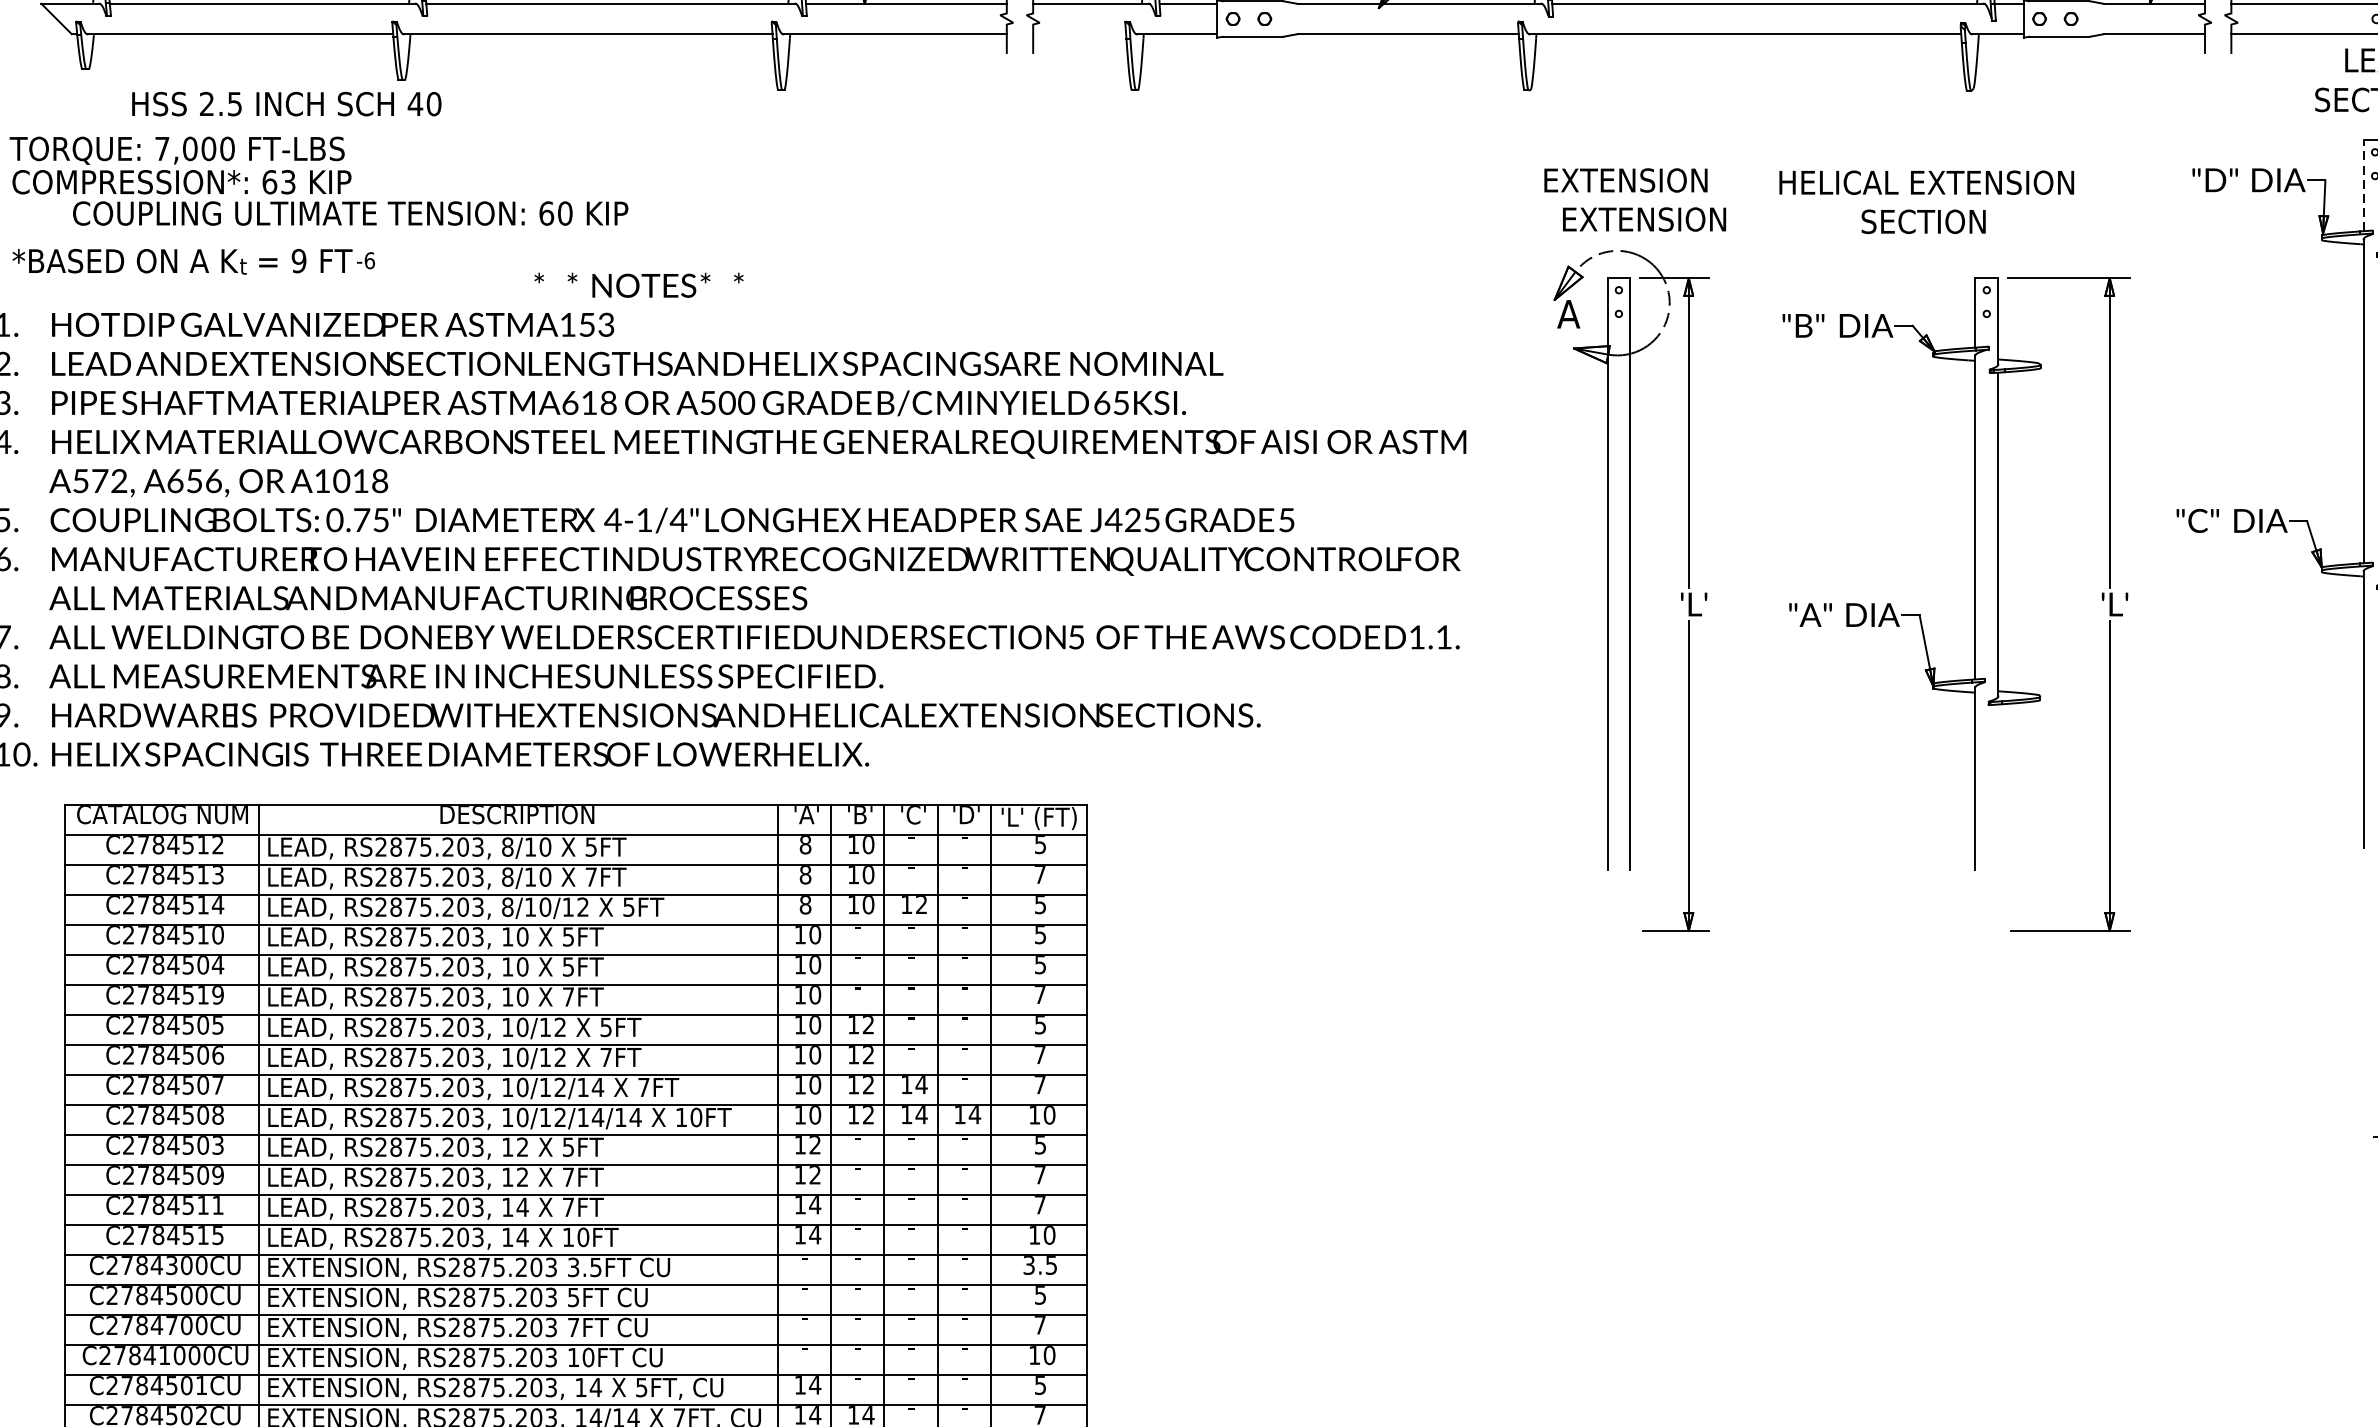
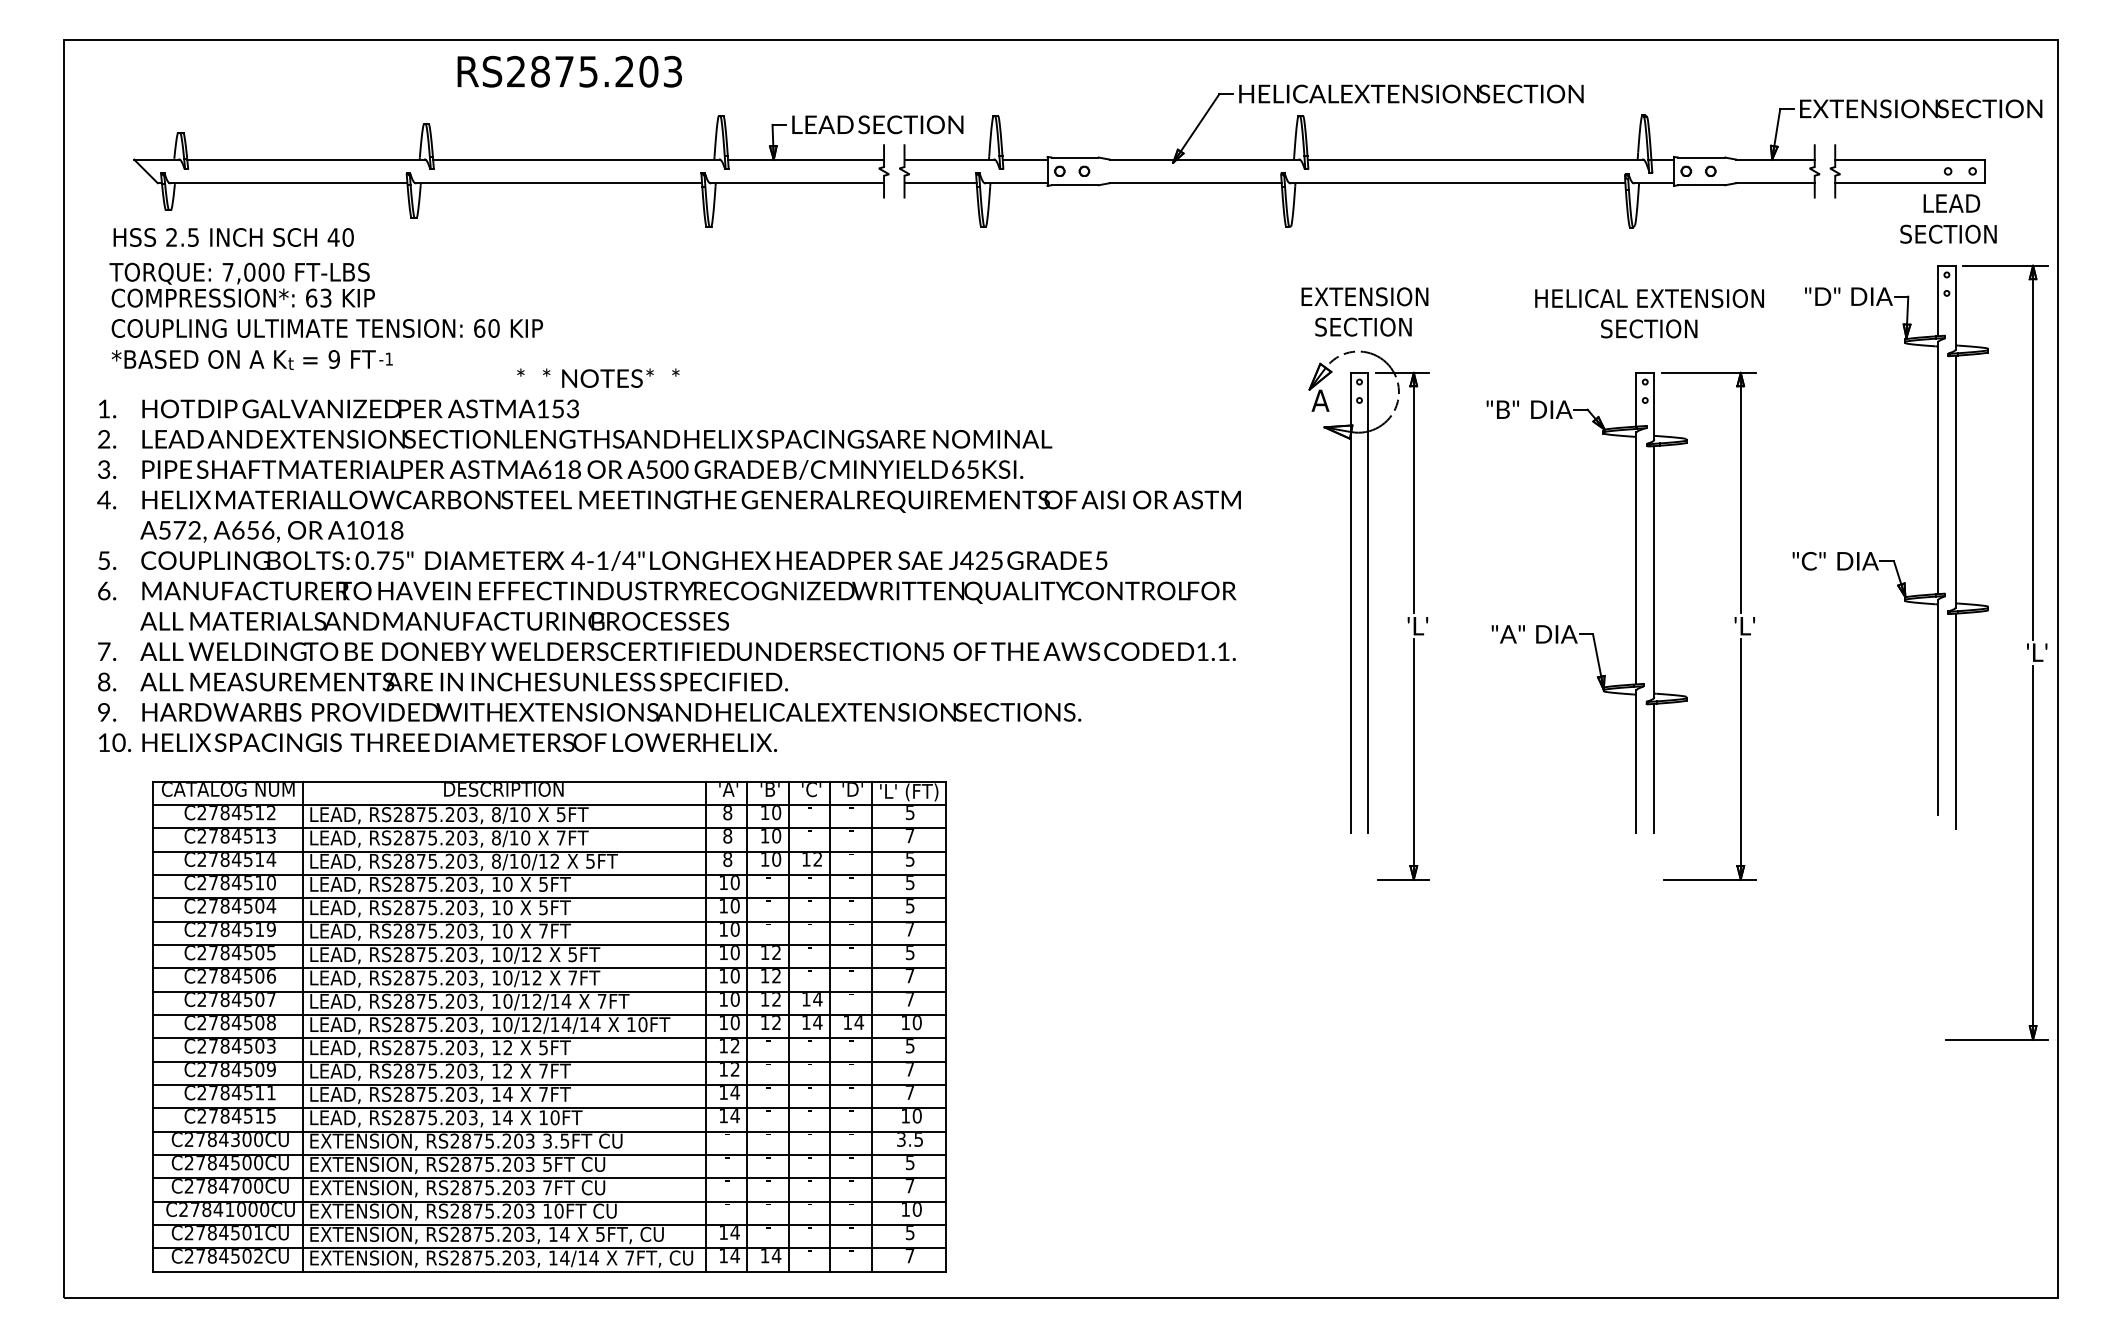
line: (1079, 34) -> (940, 183), added
text: (286, 104) -> (233, 237), moved
text: (1926, 182) -> (1649, 298), moved
line: (2364, 185) -> (1938, 300), dashed -> solid
text: (349, 213) -> (326, 328), moved
text: (1643, 218) -> (1378, 326), EXTENSION -> SECTION
text: (1924, 221) -> (1649, 328), moved
text: (370, 259) -> (389, 358), -6 -> -1
line: (1998, 786) -> (1654, 767), added

